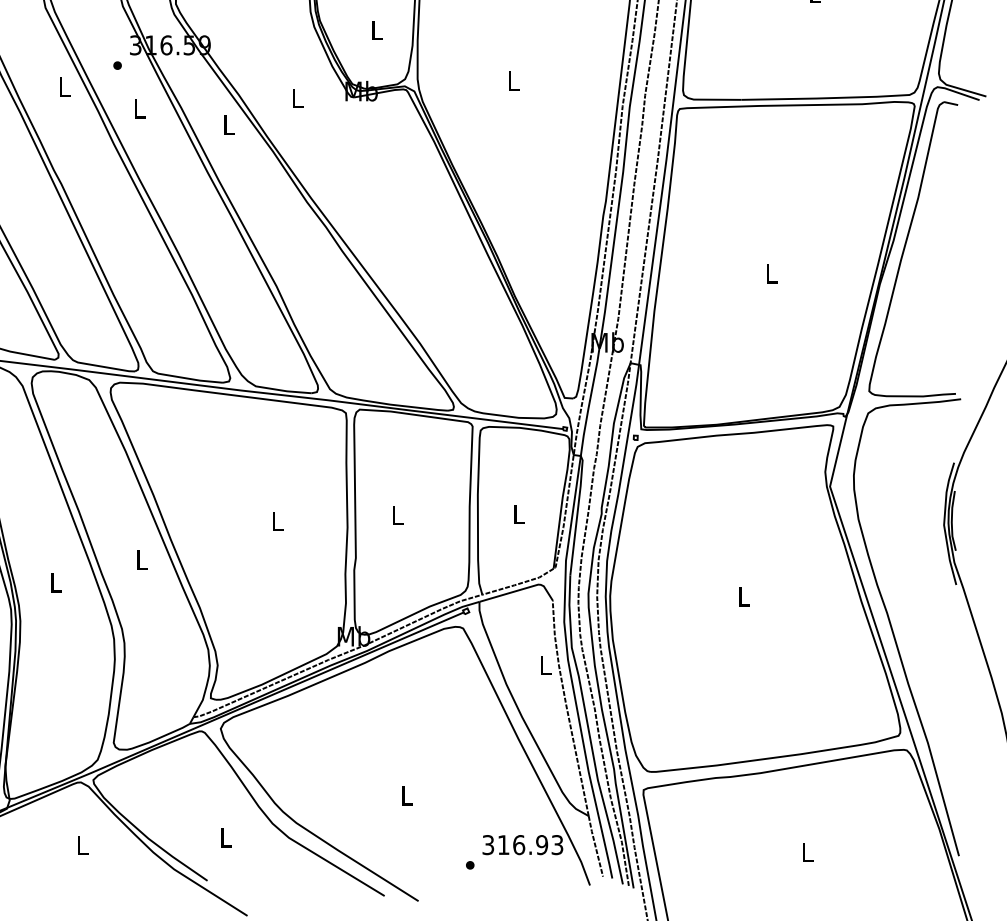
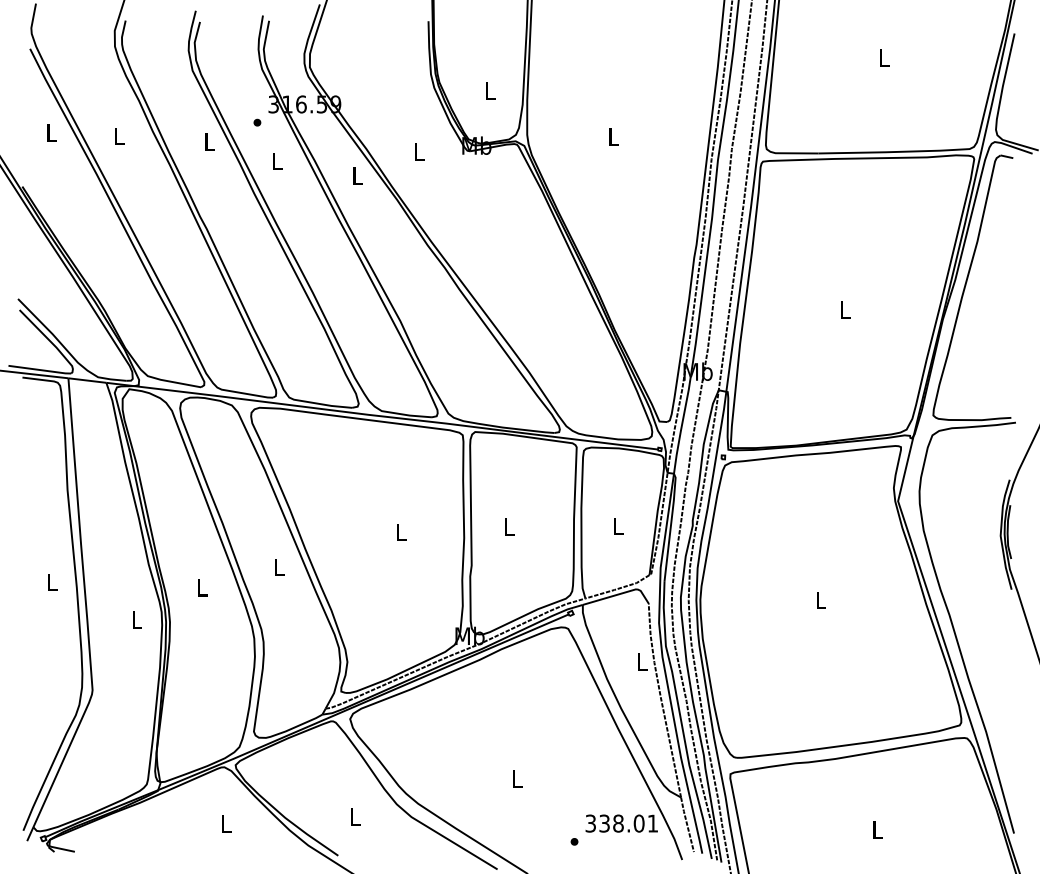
text: (530, 844) -> (628, 823), 316.93 -> 338.01

